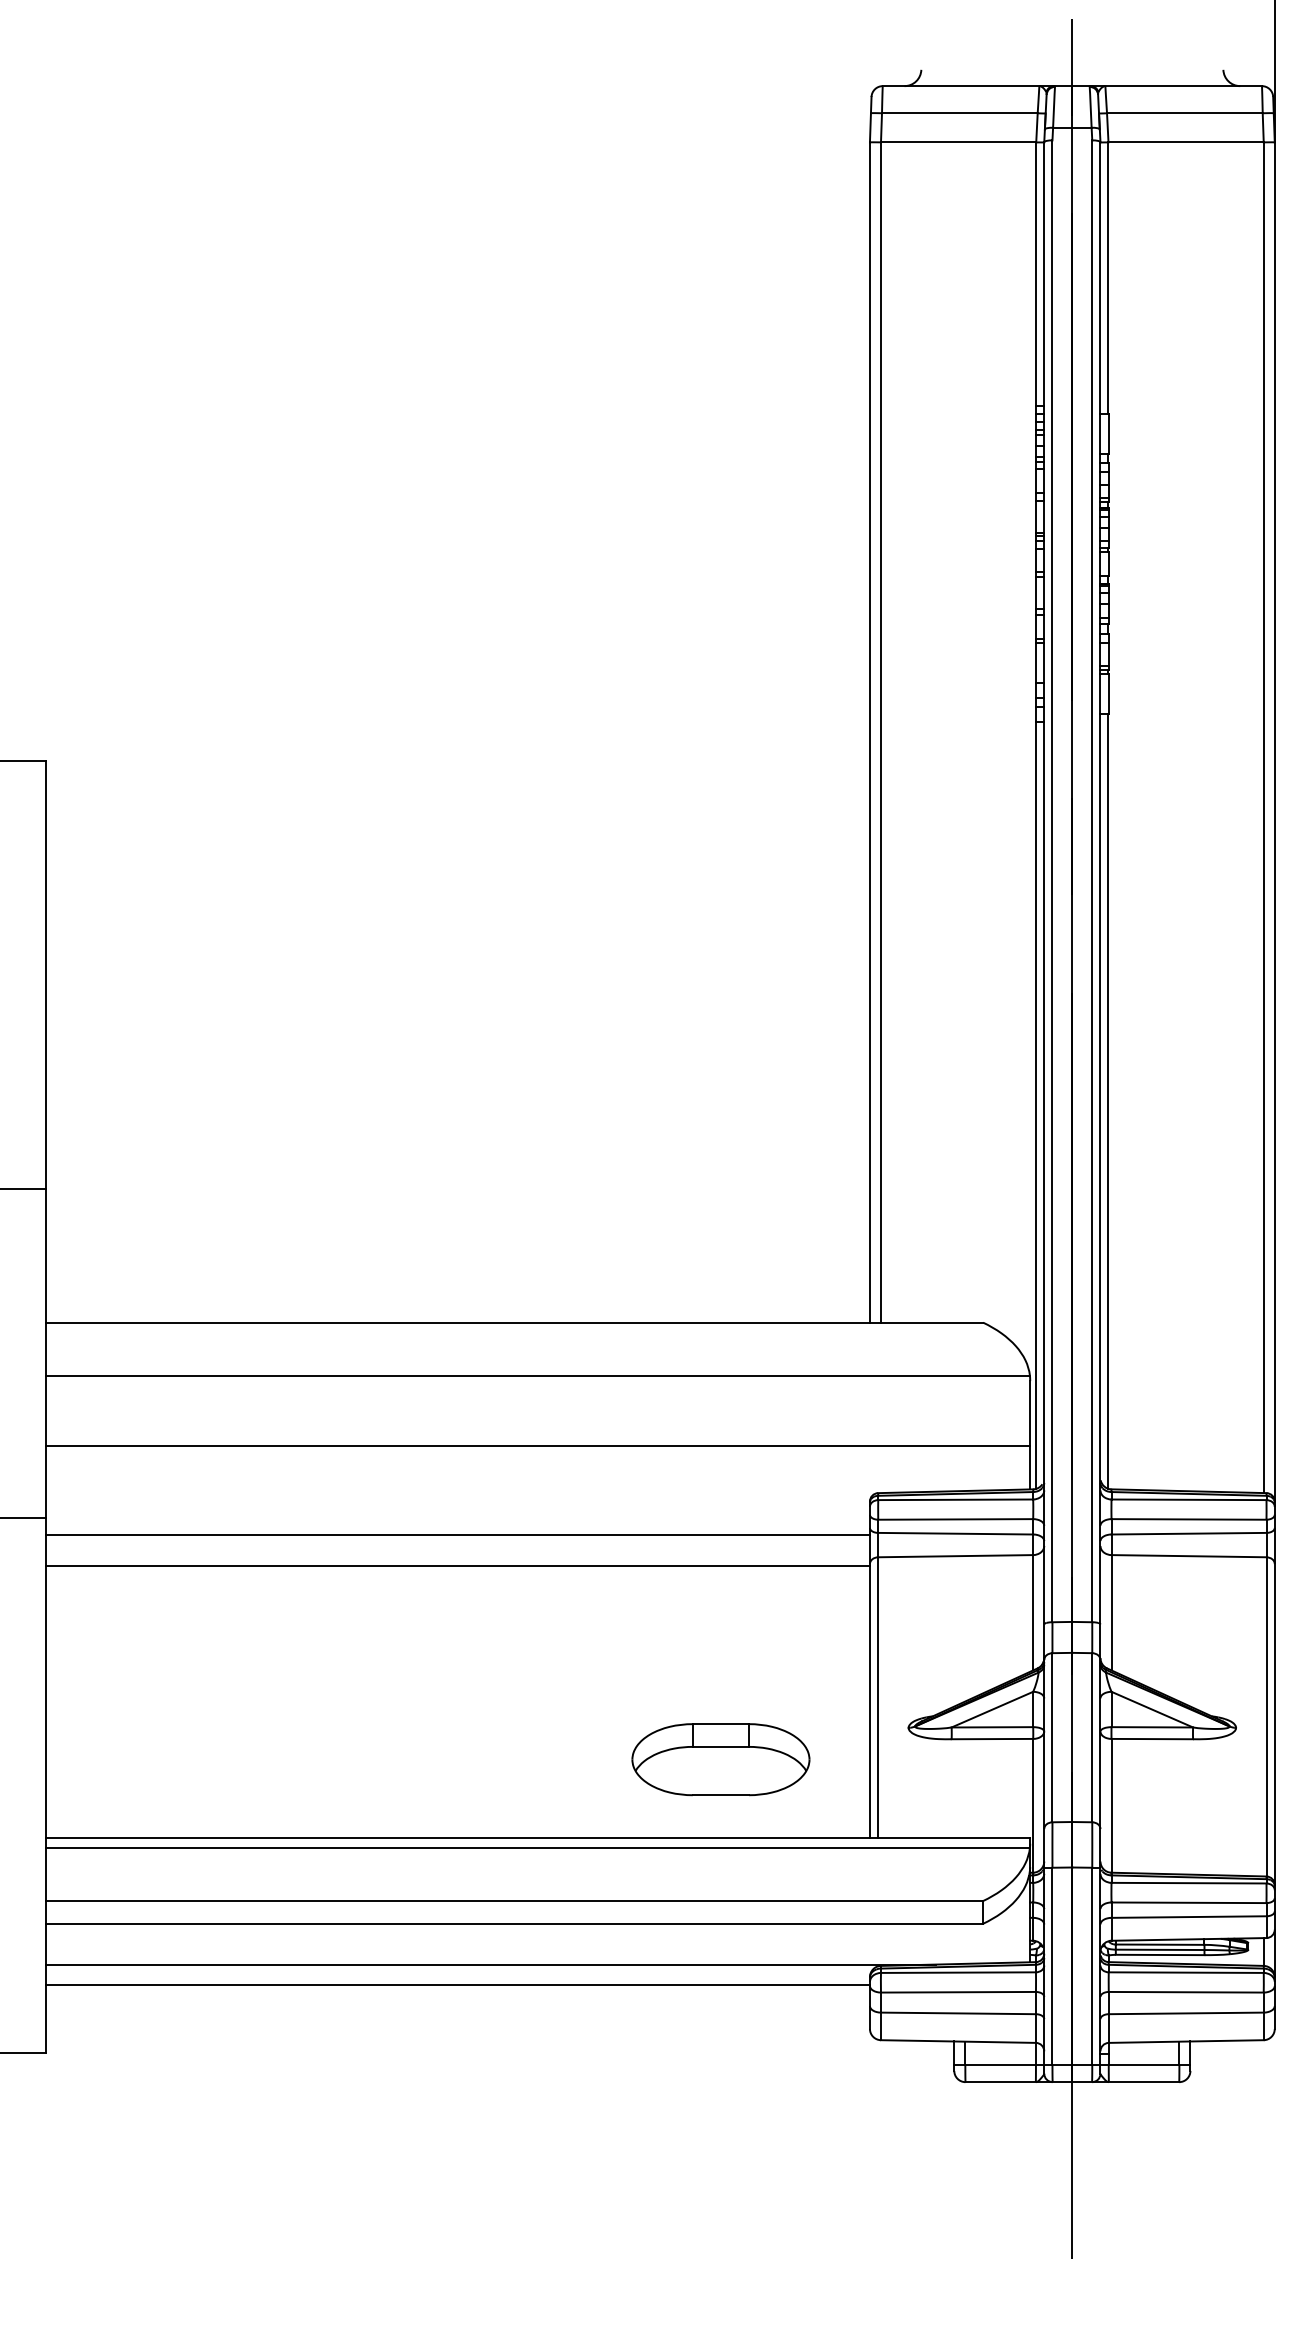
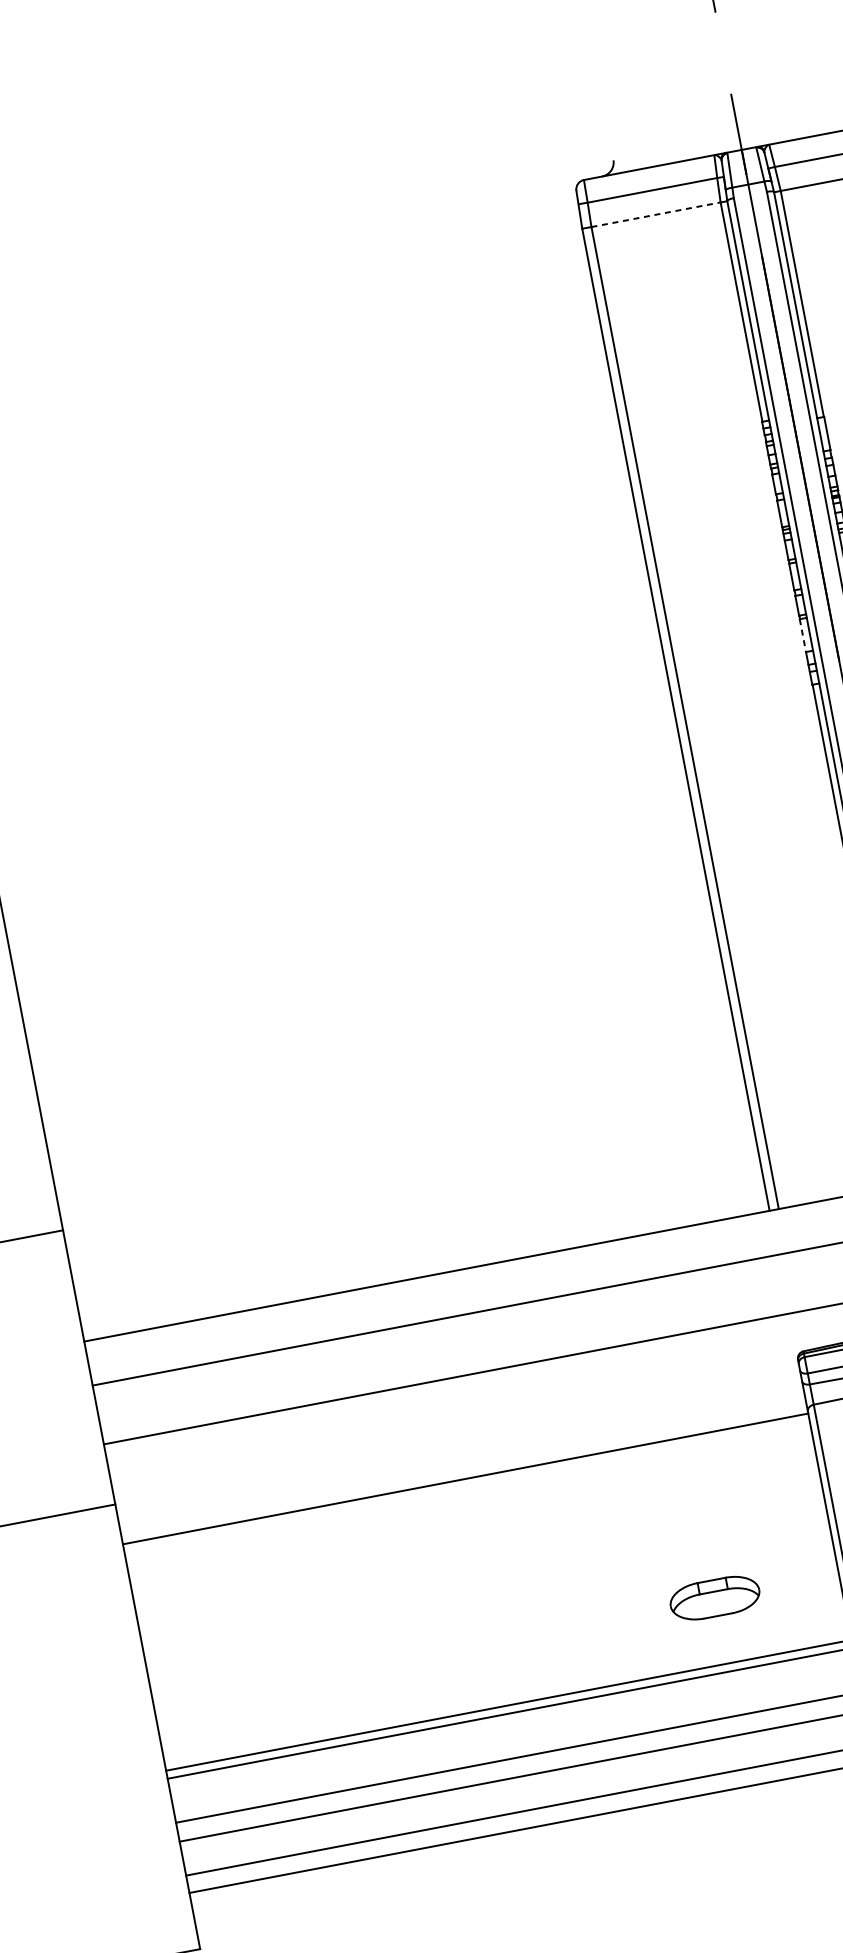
line: (958, 142) -> (655, 214), solid -> dashed
line: (1035, 662) -> (802, 635), solid -> dashed
line: (457, 1534) -> (460, 1452), removed
part: (720, 1759) -> (714, 1597), size x0.6

